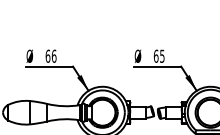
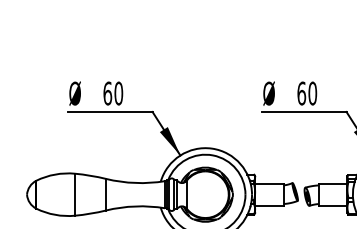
text: (54, 55) -> (119, 92), 66 -> 60
text: (162, 55) -> (312, 92), 65 -> 60

